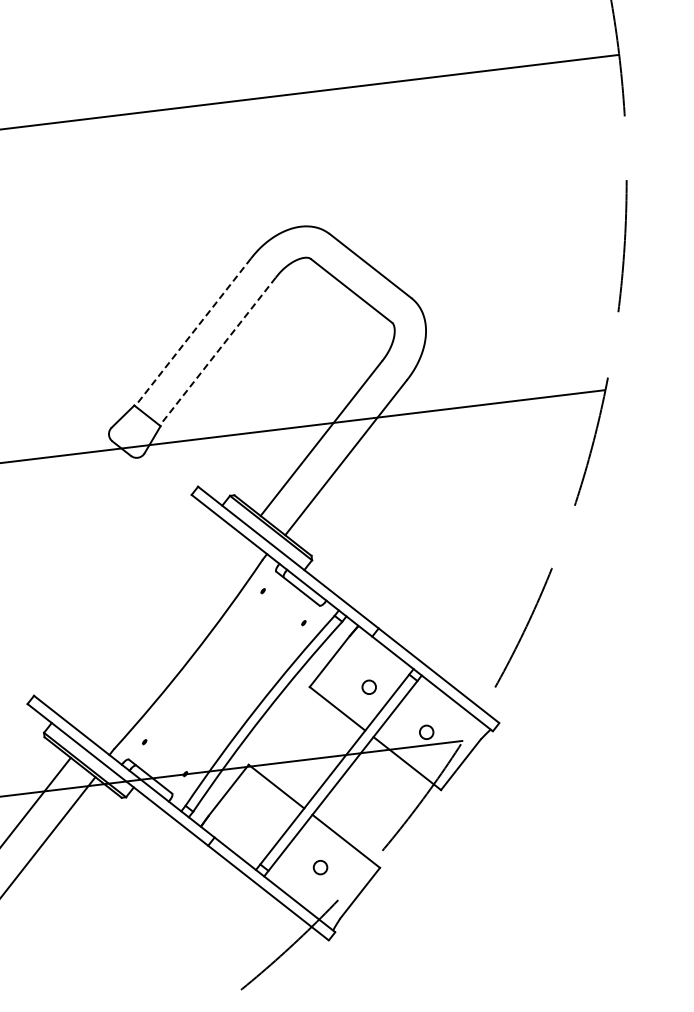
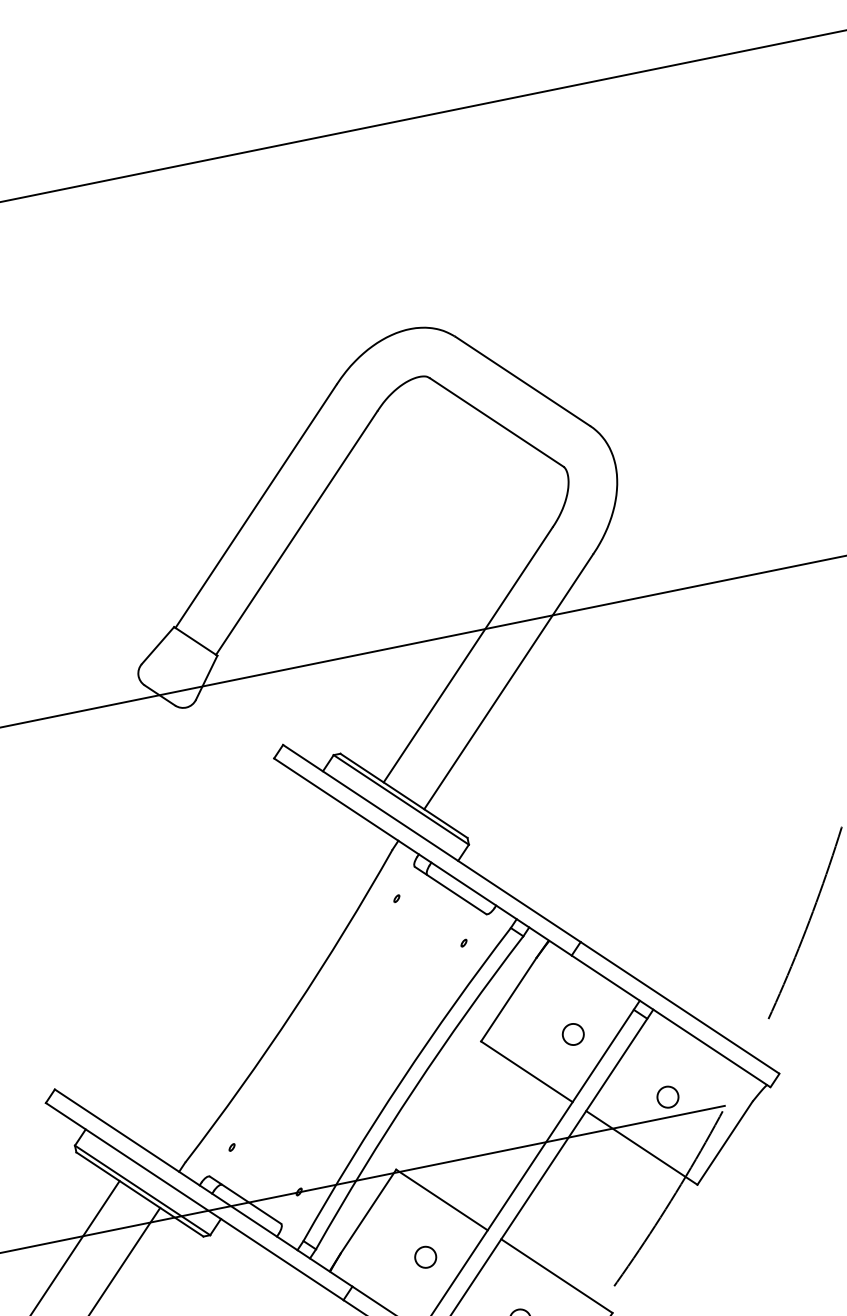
line: (193, 332) -> (256, 506), dashed -> solid
line: (217, 351) -> (296, 532), dashed -> solid
circle: (262, 822) -> (424, 1257), added

